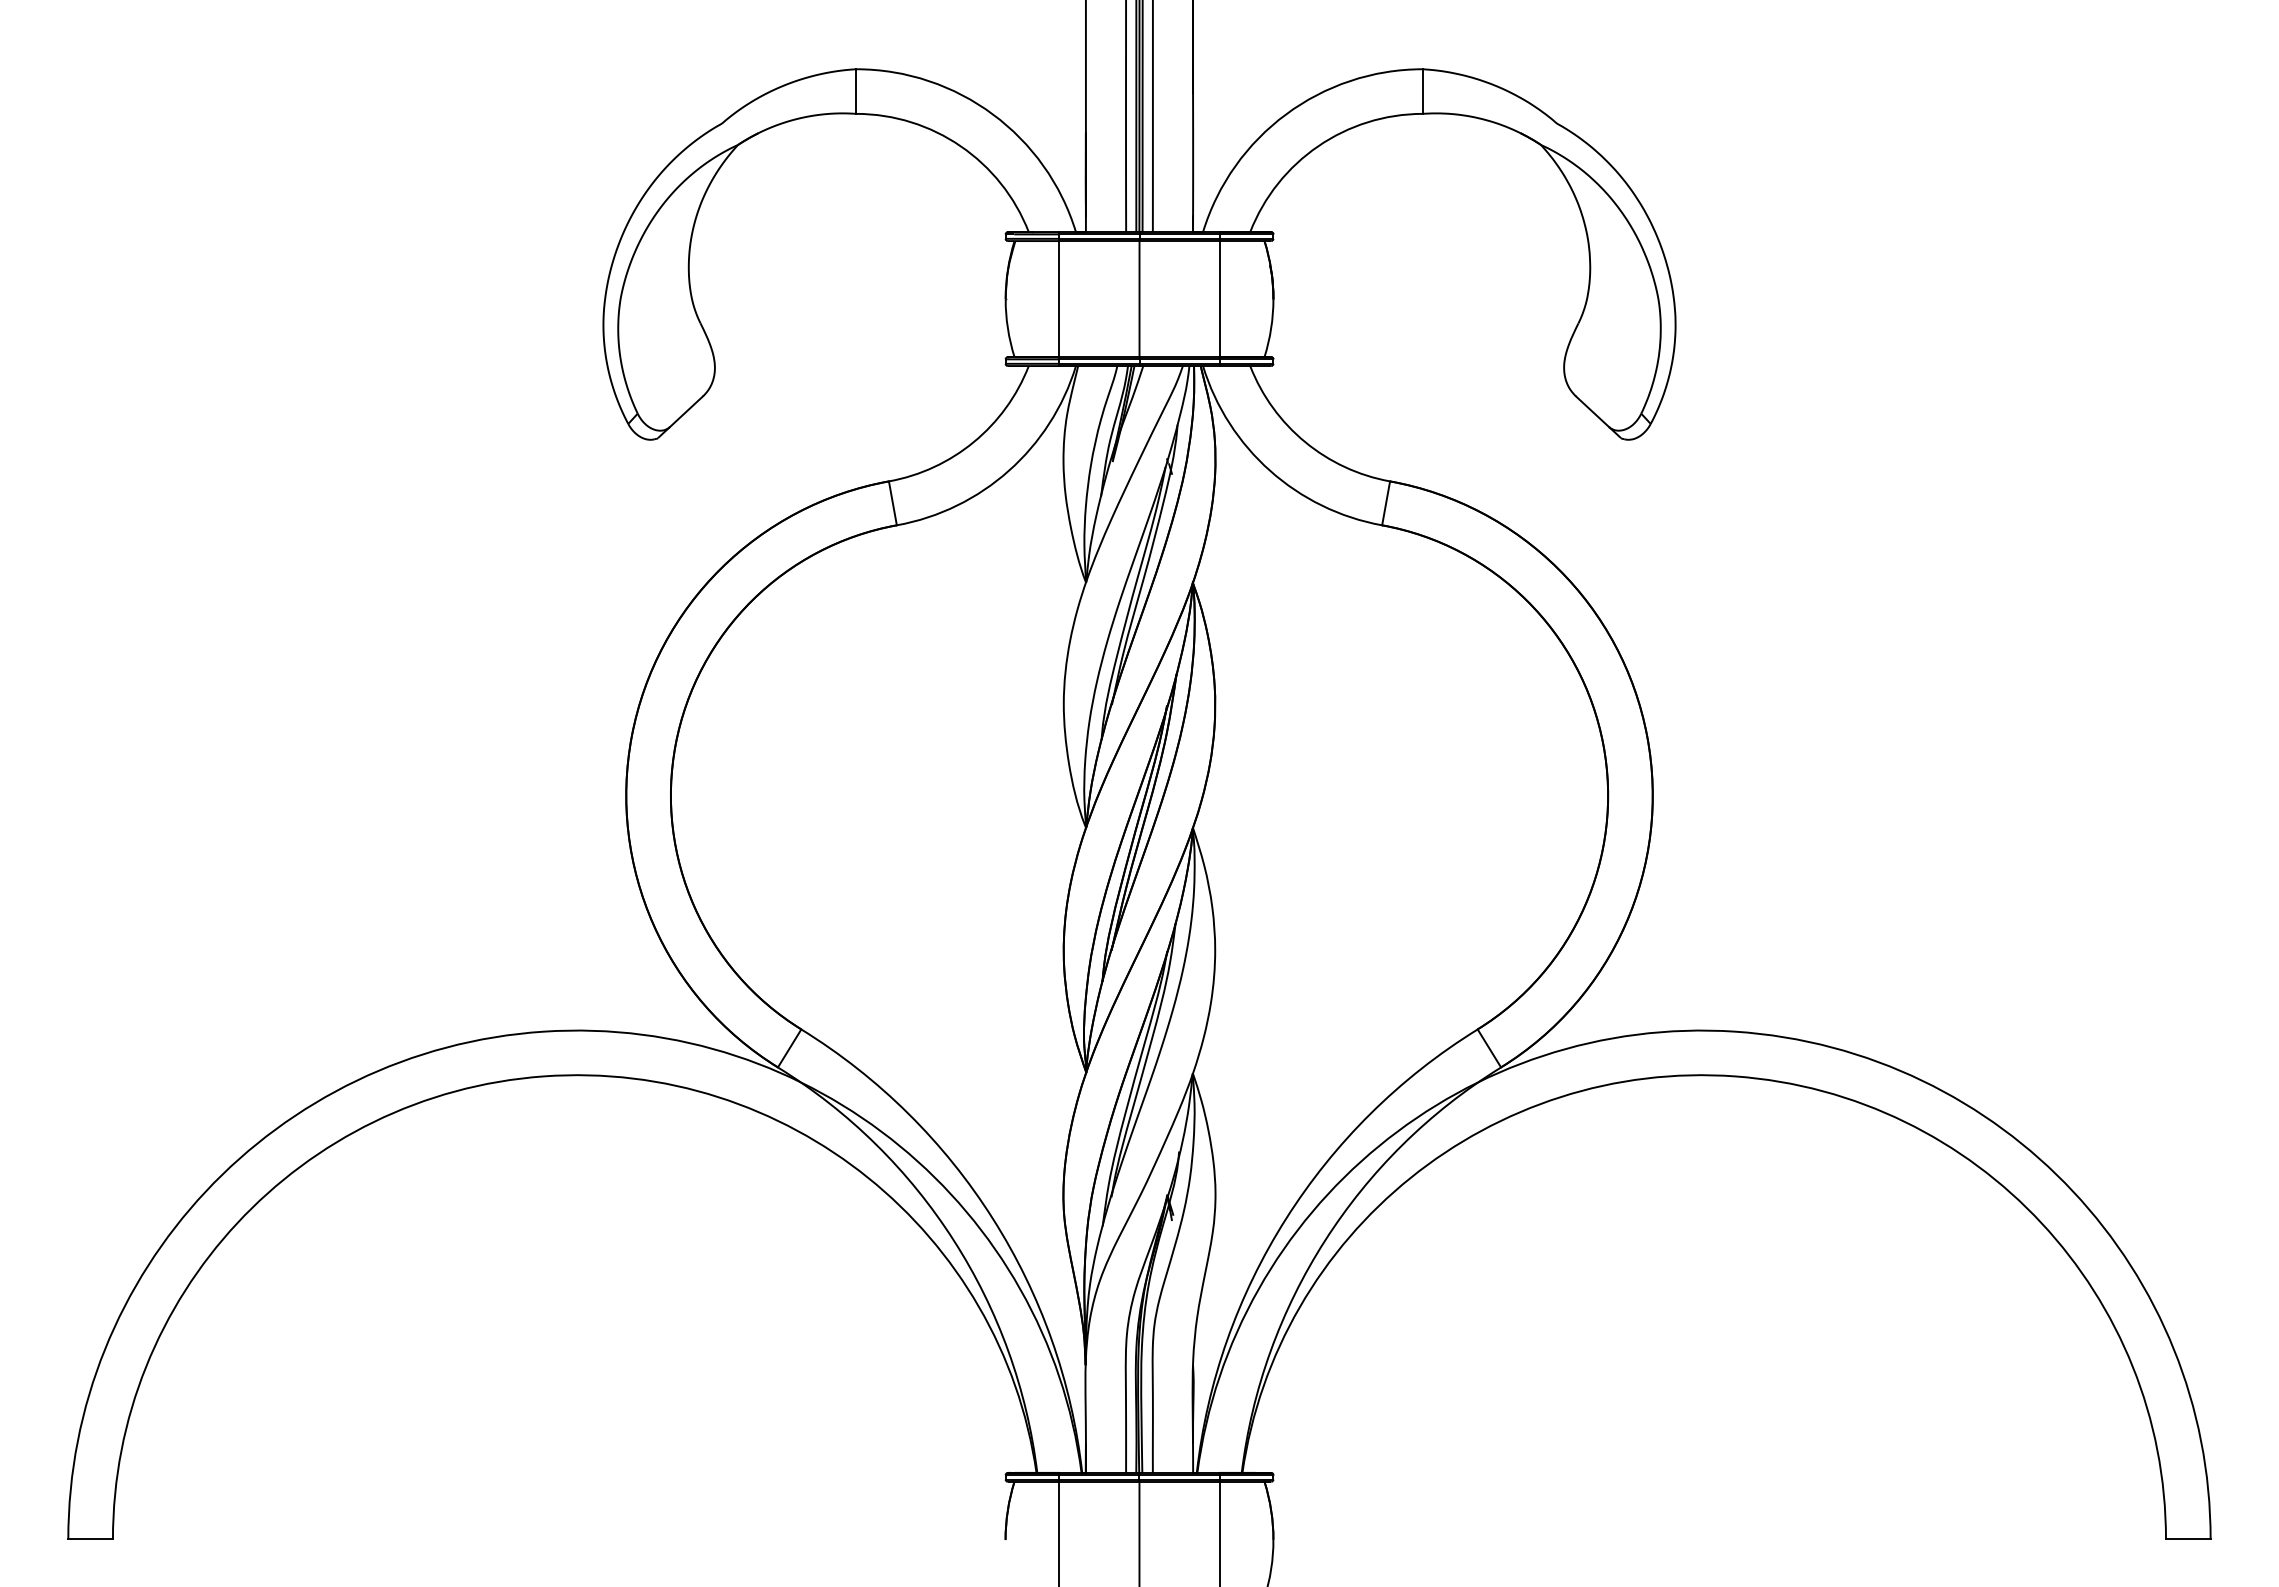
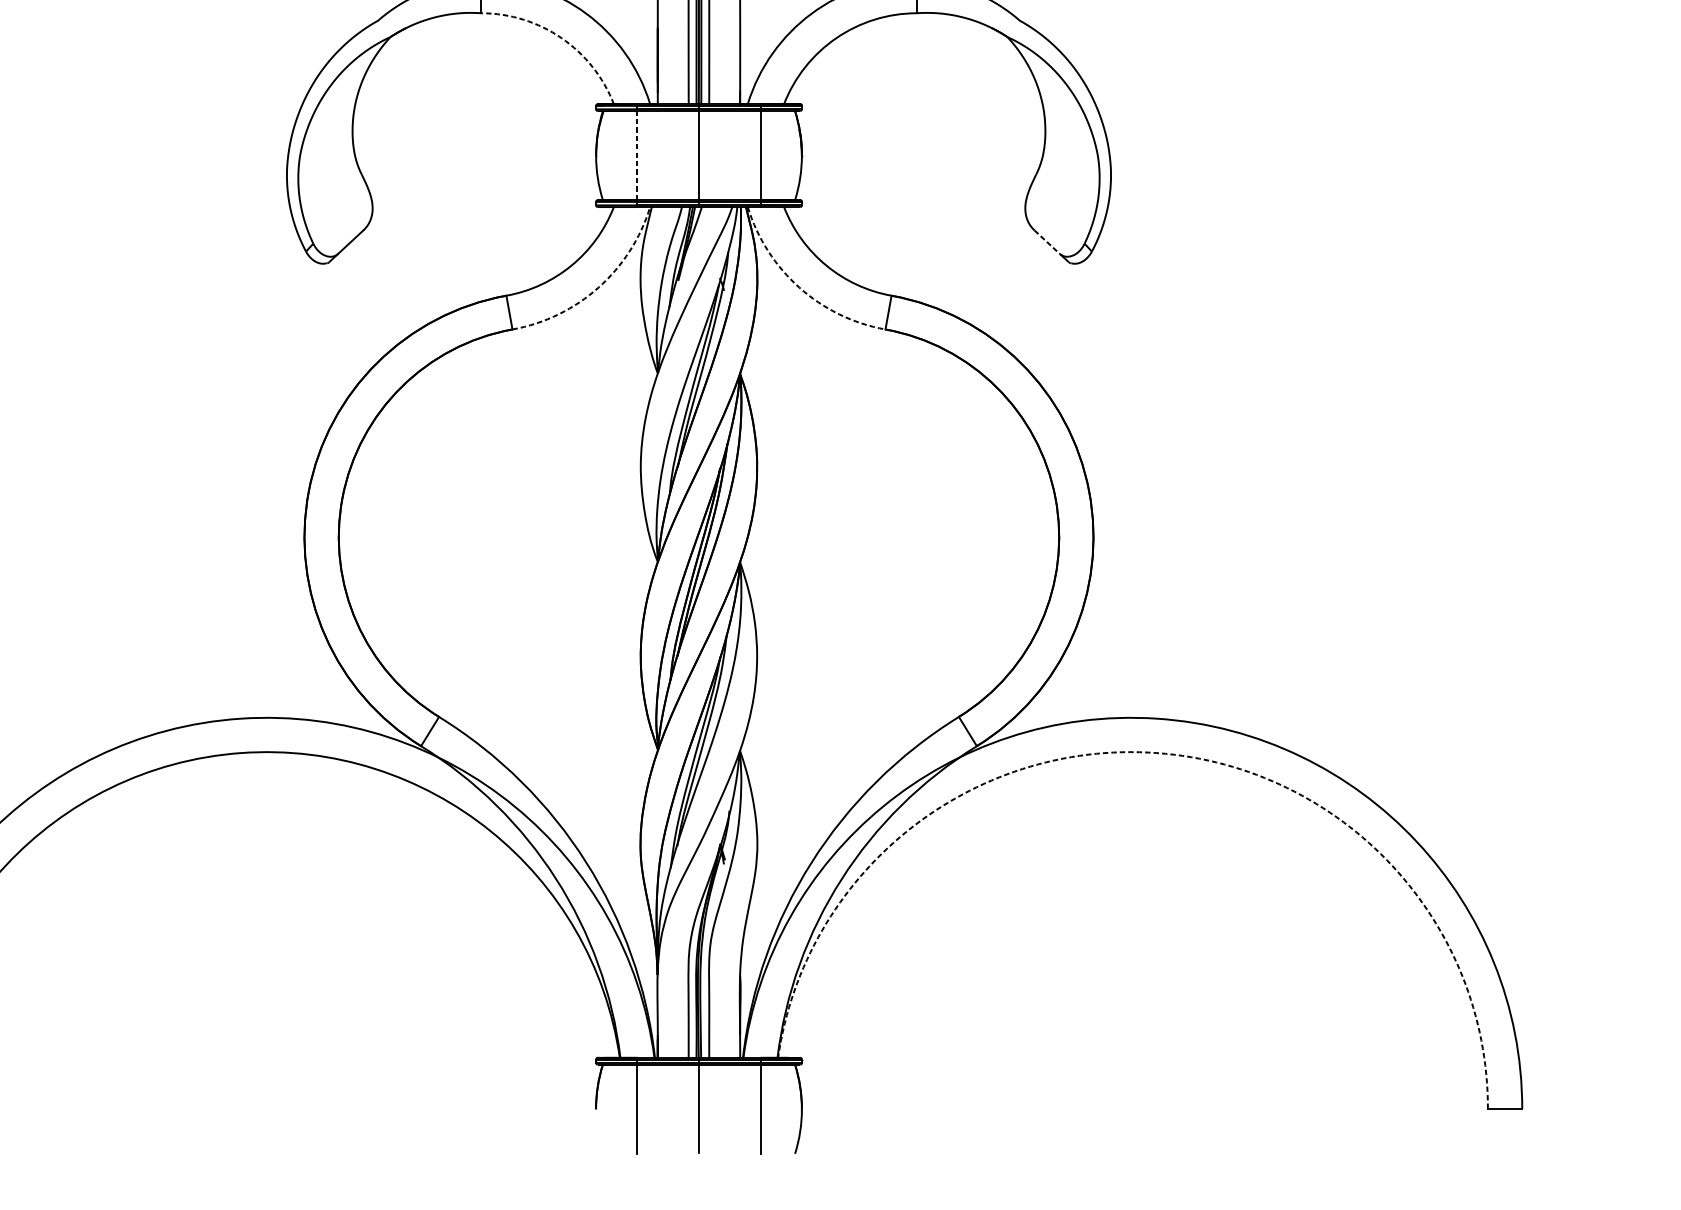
arc: (960, 146) -> (561, 38), solid -> dashed
line: (1059, 298) -> (637, 155), solid -> dashed
line: (1592, 411) -> (1047, 242), solid -> dashed
arc: (1008, 470) -> (598, 287), solid -> dashed
arc: (1270, 470) -> (799, 287), solid -> dashed
arc: (1735, 1076) -> (1157, 753), solid -> dashed

